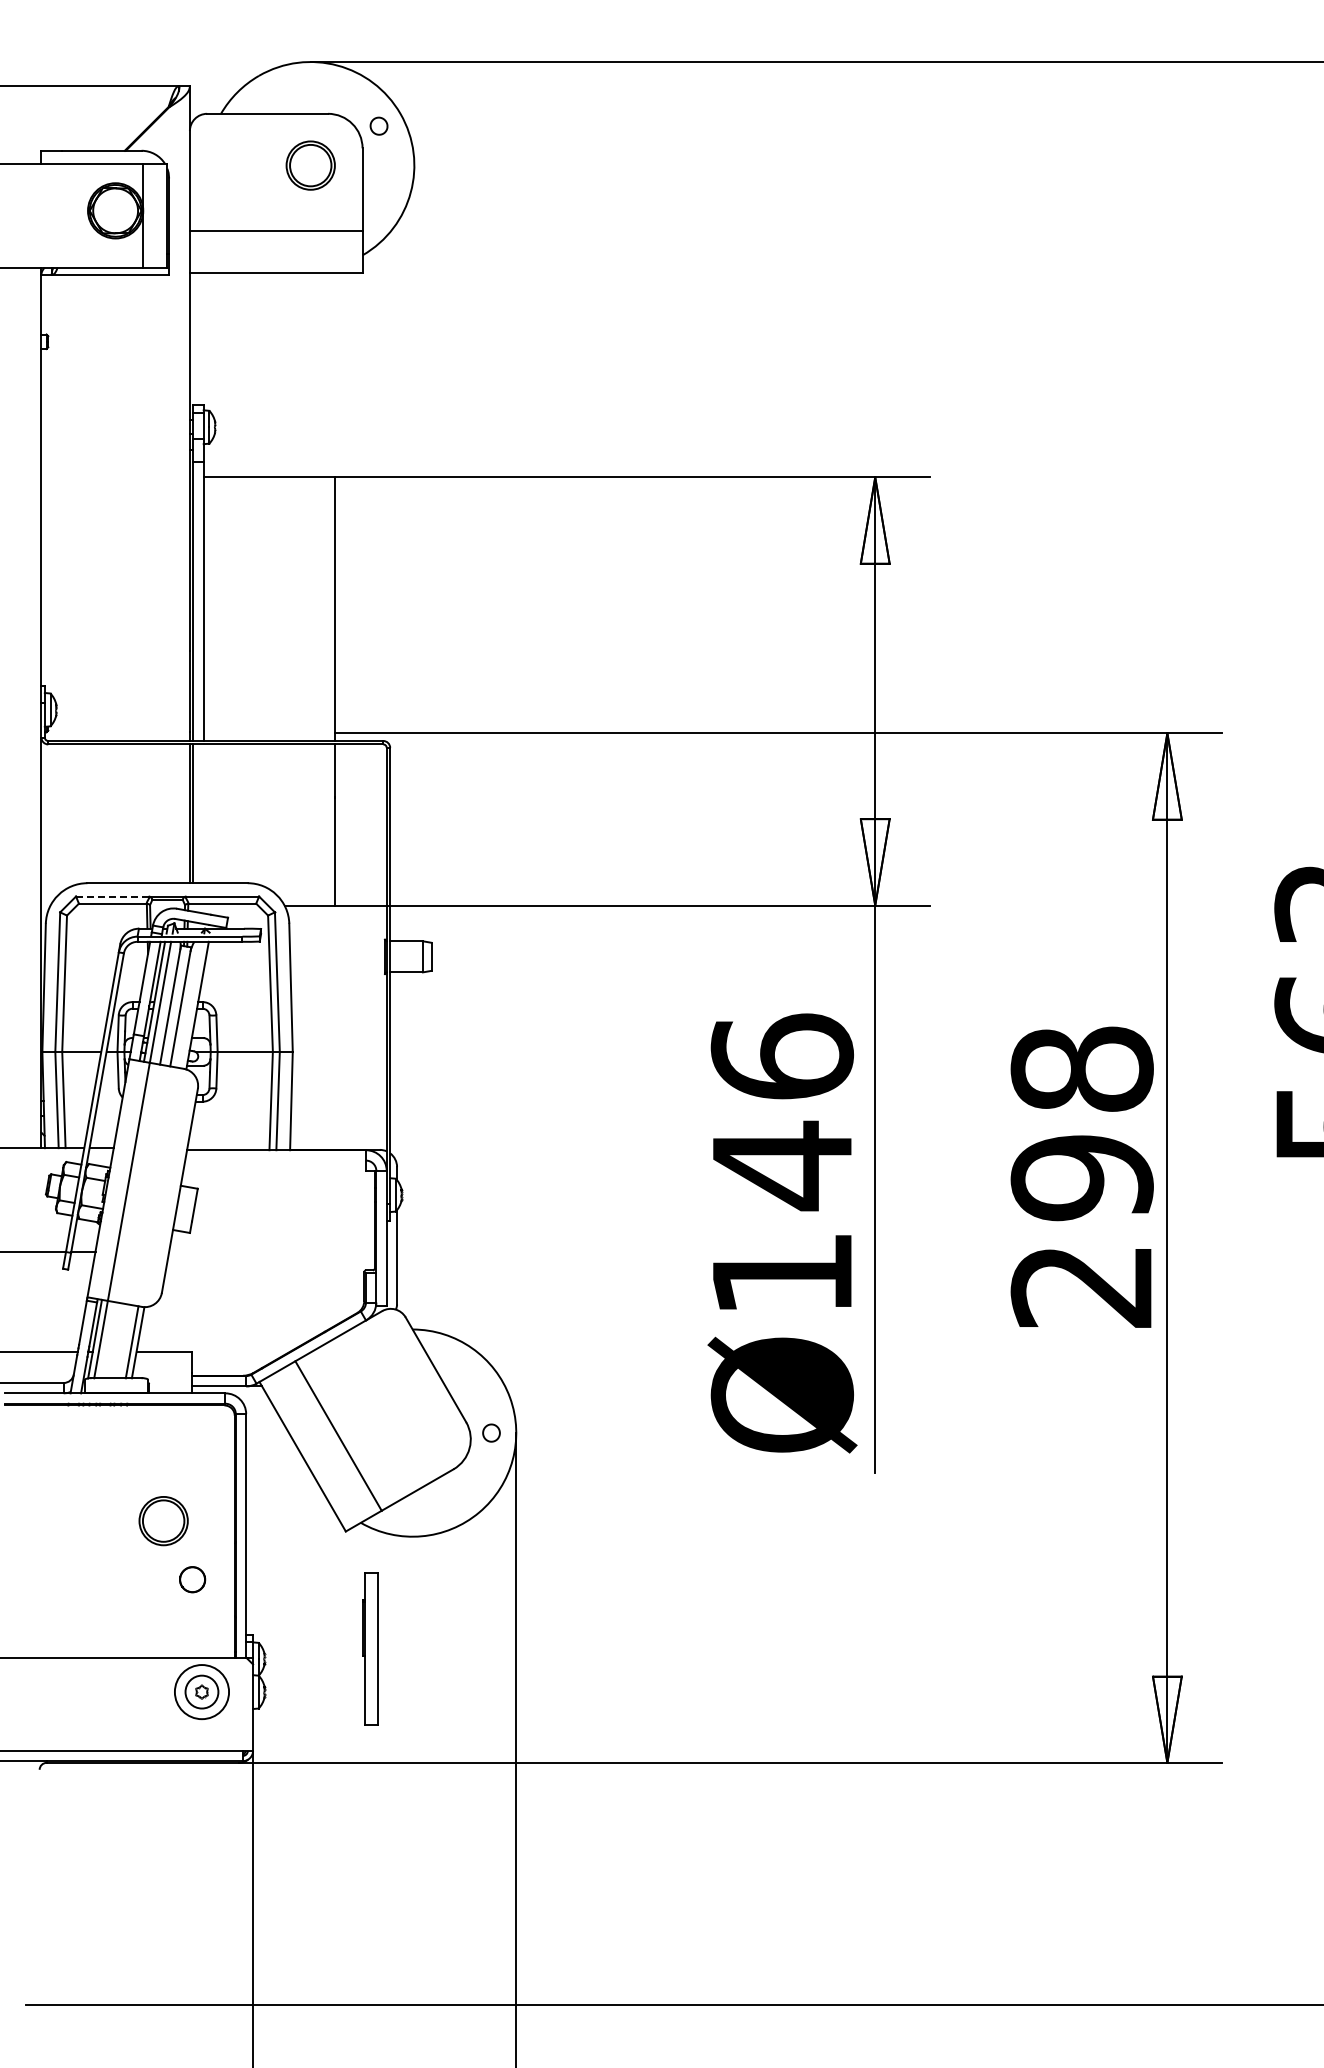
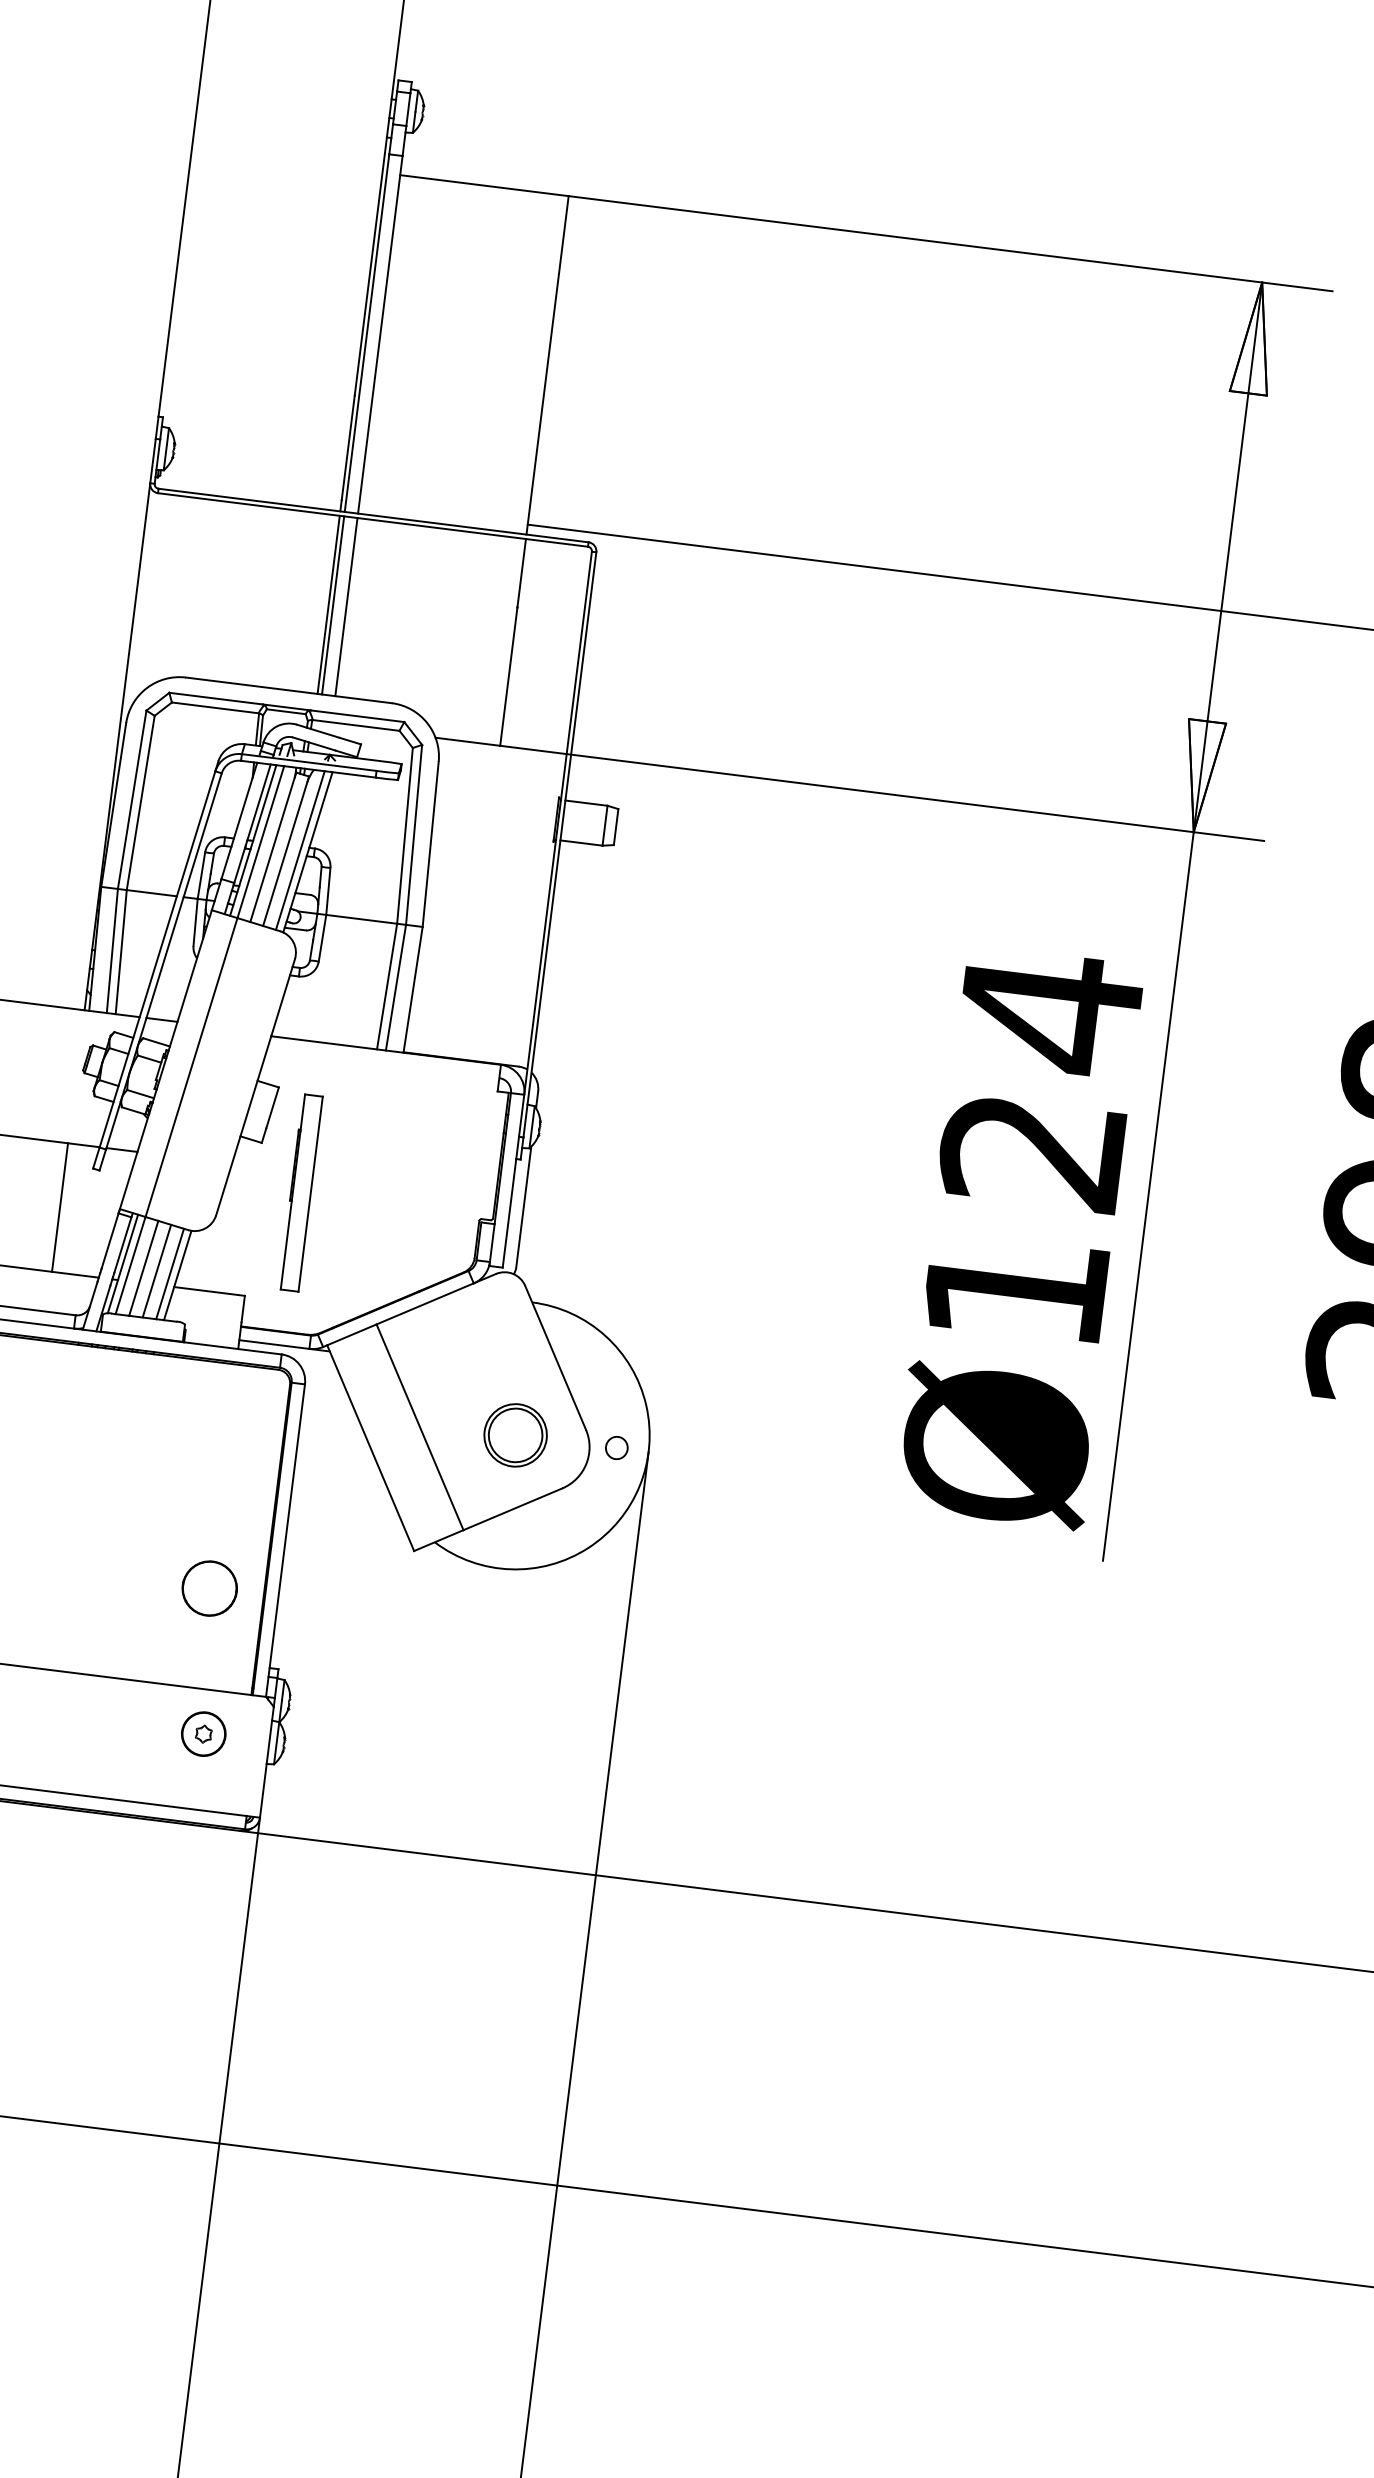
line: (203, 813) -> (346, 606), added
line: (112, 896) -> (216, 698), dashed -> solid
line: (191, 1004) -> (300, 849), added
text: (781, 1111) -> (1040, 1081), Ø146 -> Ø124
line: (41, 1301) -> (60, 1207), added
line: (111, 1340) -> (143, 1268), added
line: (121, 1341) -> (156, 1271), added
part: (163, 1521) -> (515, 1435), moved
circle: (192, 1579) -> (209, 1588), size x1.67
part: (370, 1648) -> (300, 1192), moved
circle: (201, 1692) -> (203, 1734), size x0.62

